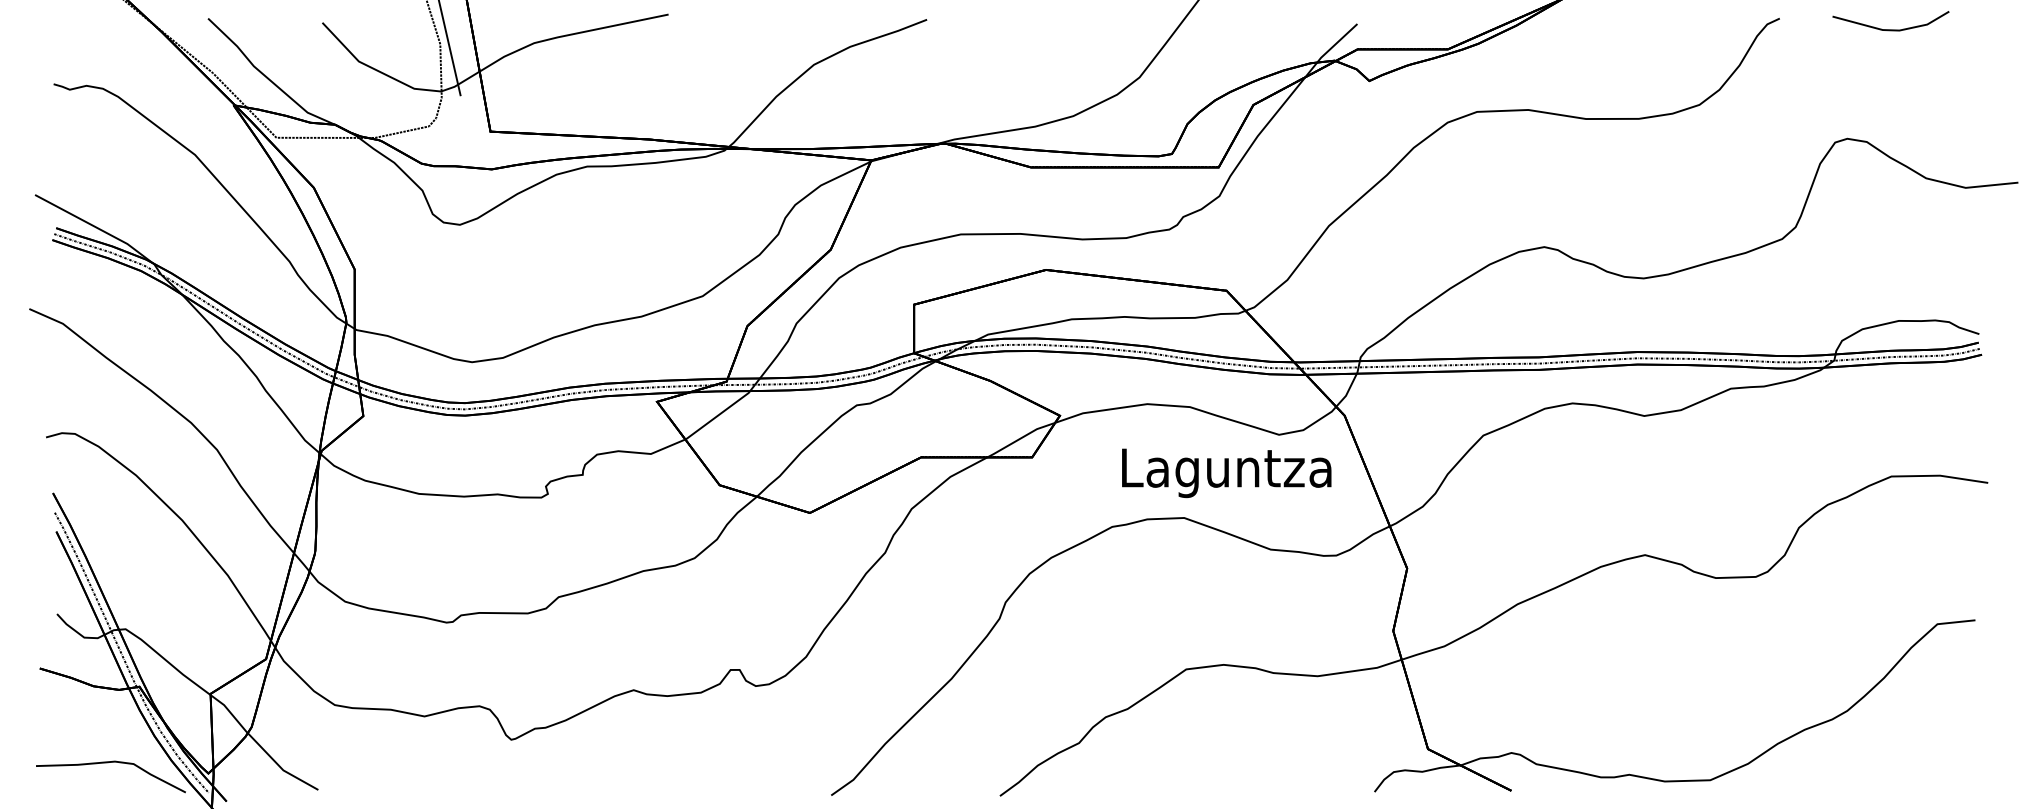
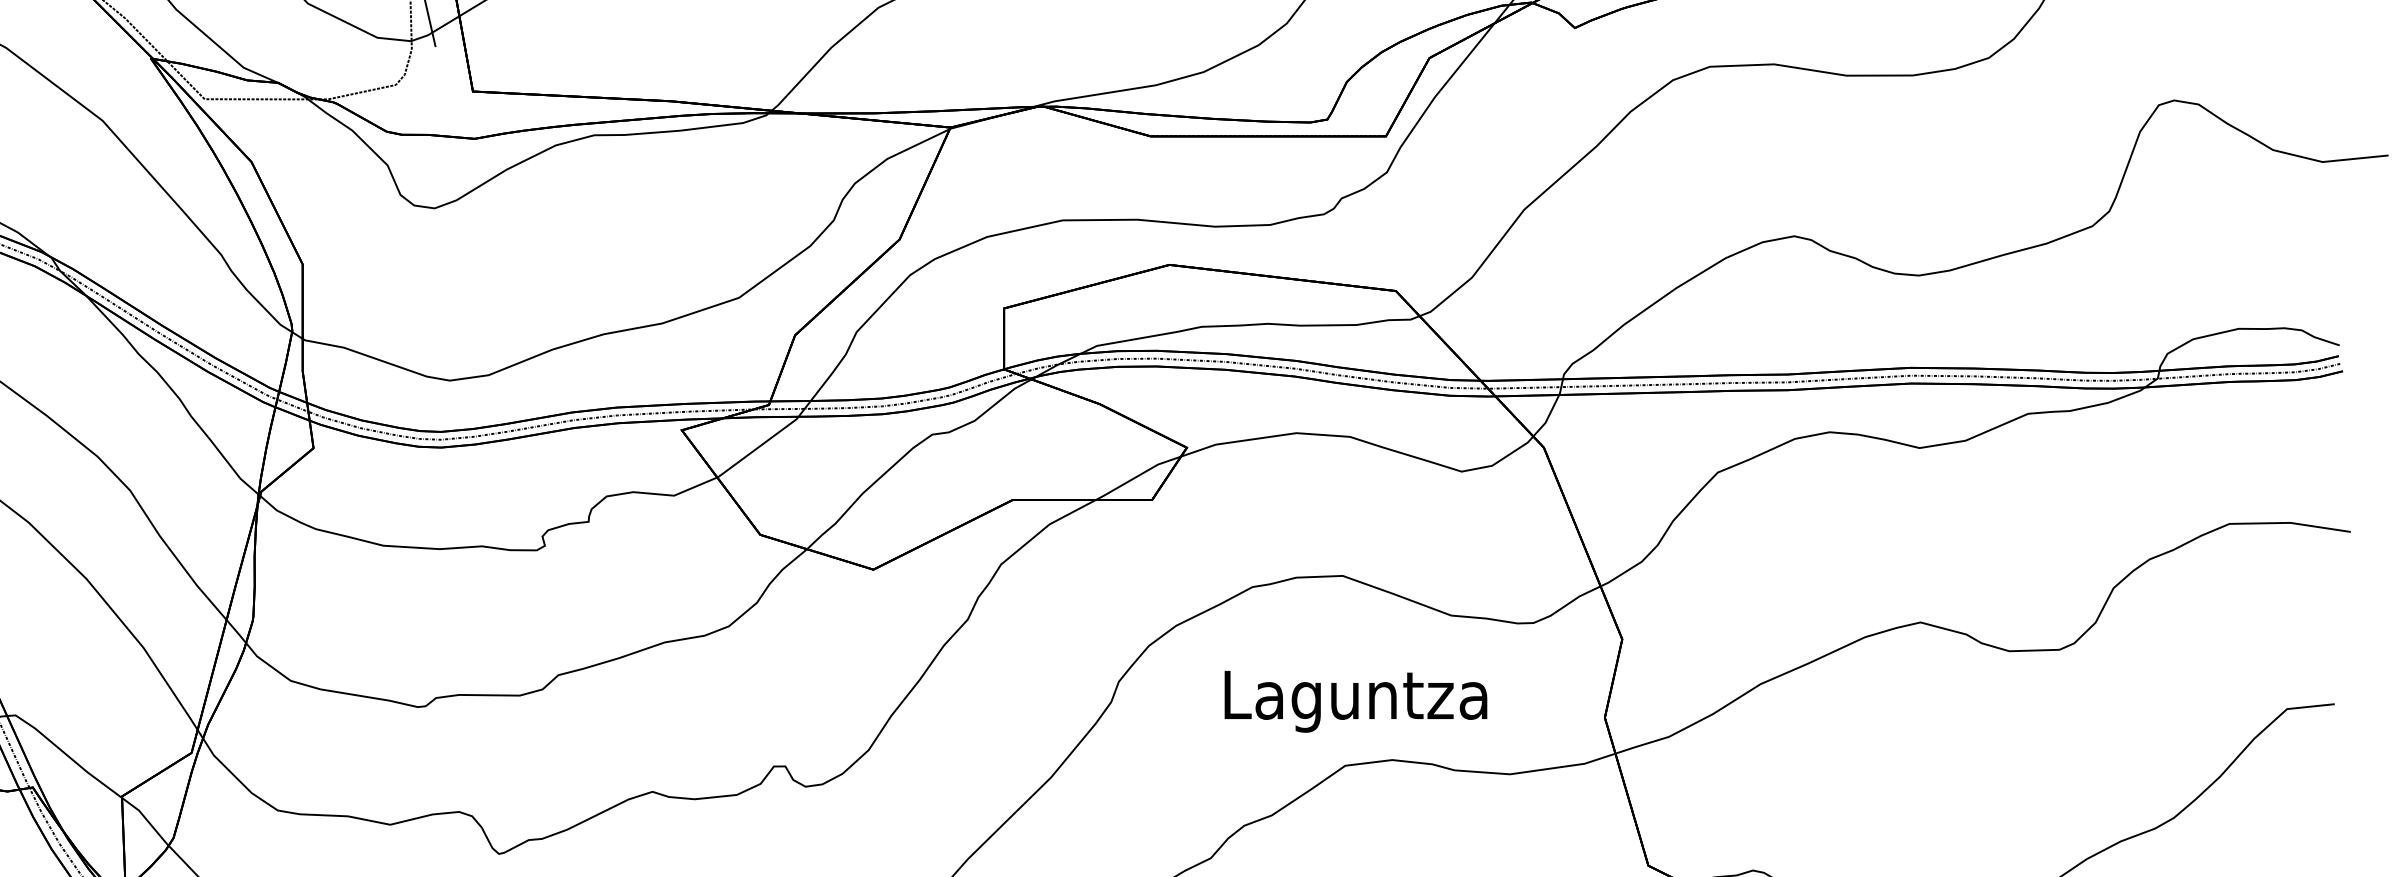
text: (1226, 473) -> (1355, 701), moved

